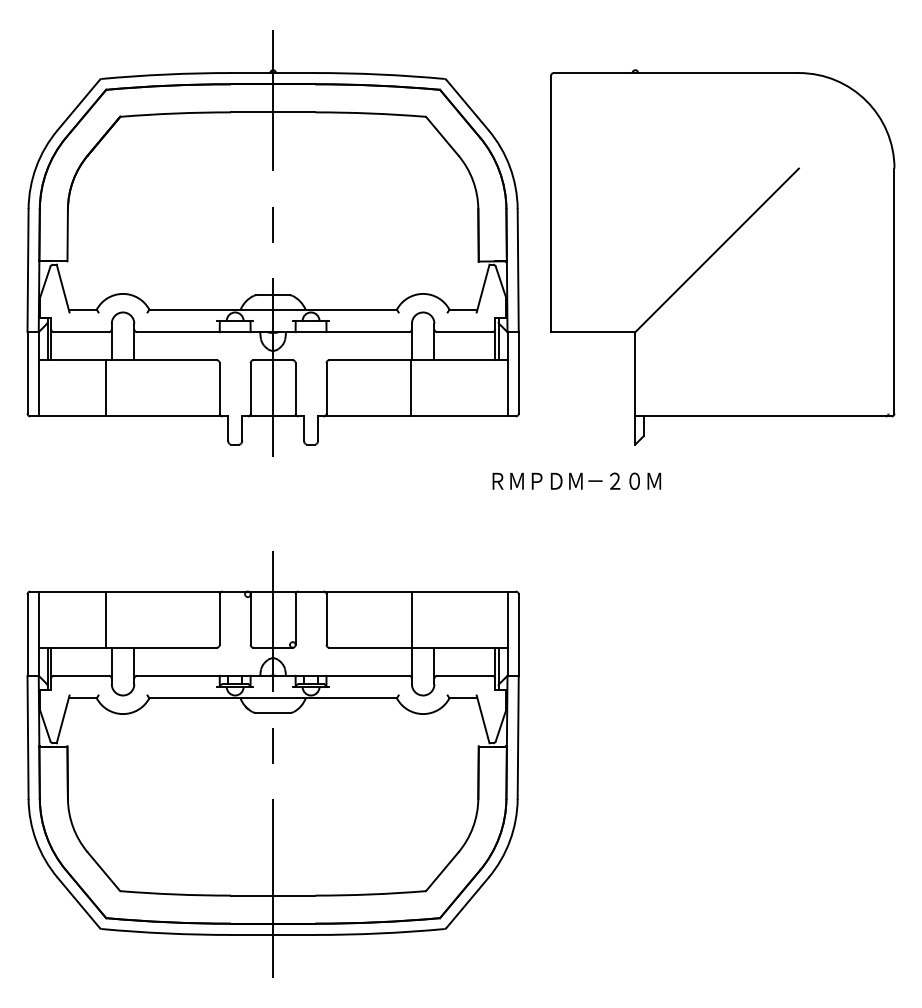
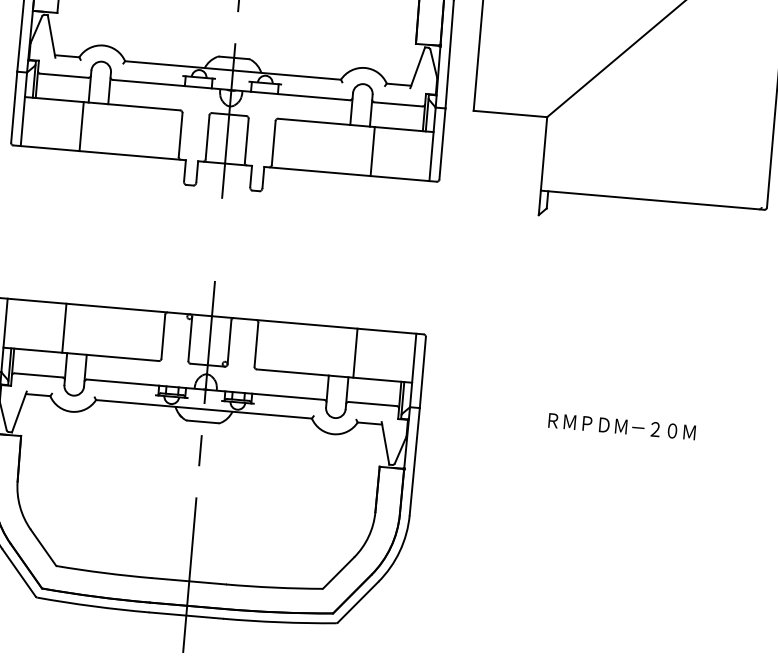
line: (411, 388) -> (373, 151), moved
text: (576, 480) -> (621, 425), moved
line: (412, 619) -> (355, 353), moved

